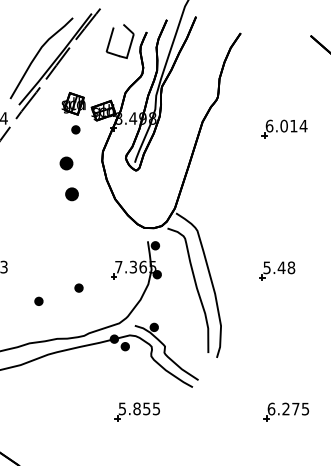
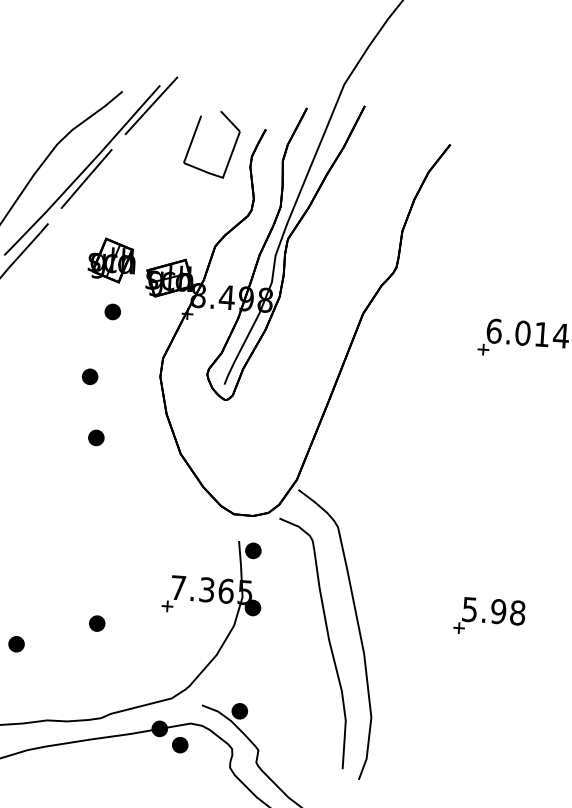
part: (66, 163) -> (89, 376), size x0.62
part: (71, 193) -> (95, 436), size x0.62
text: (281, 267) -> (498, 610), 5.48 -> 5.98

